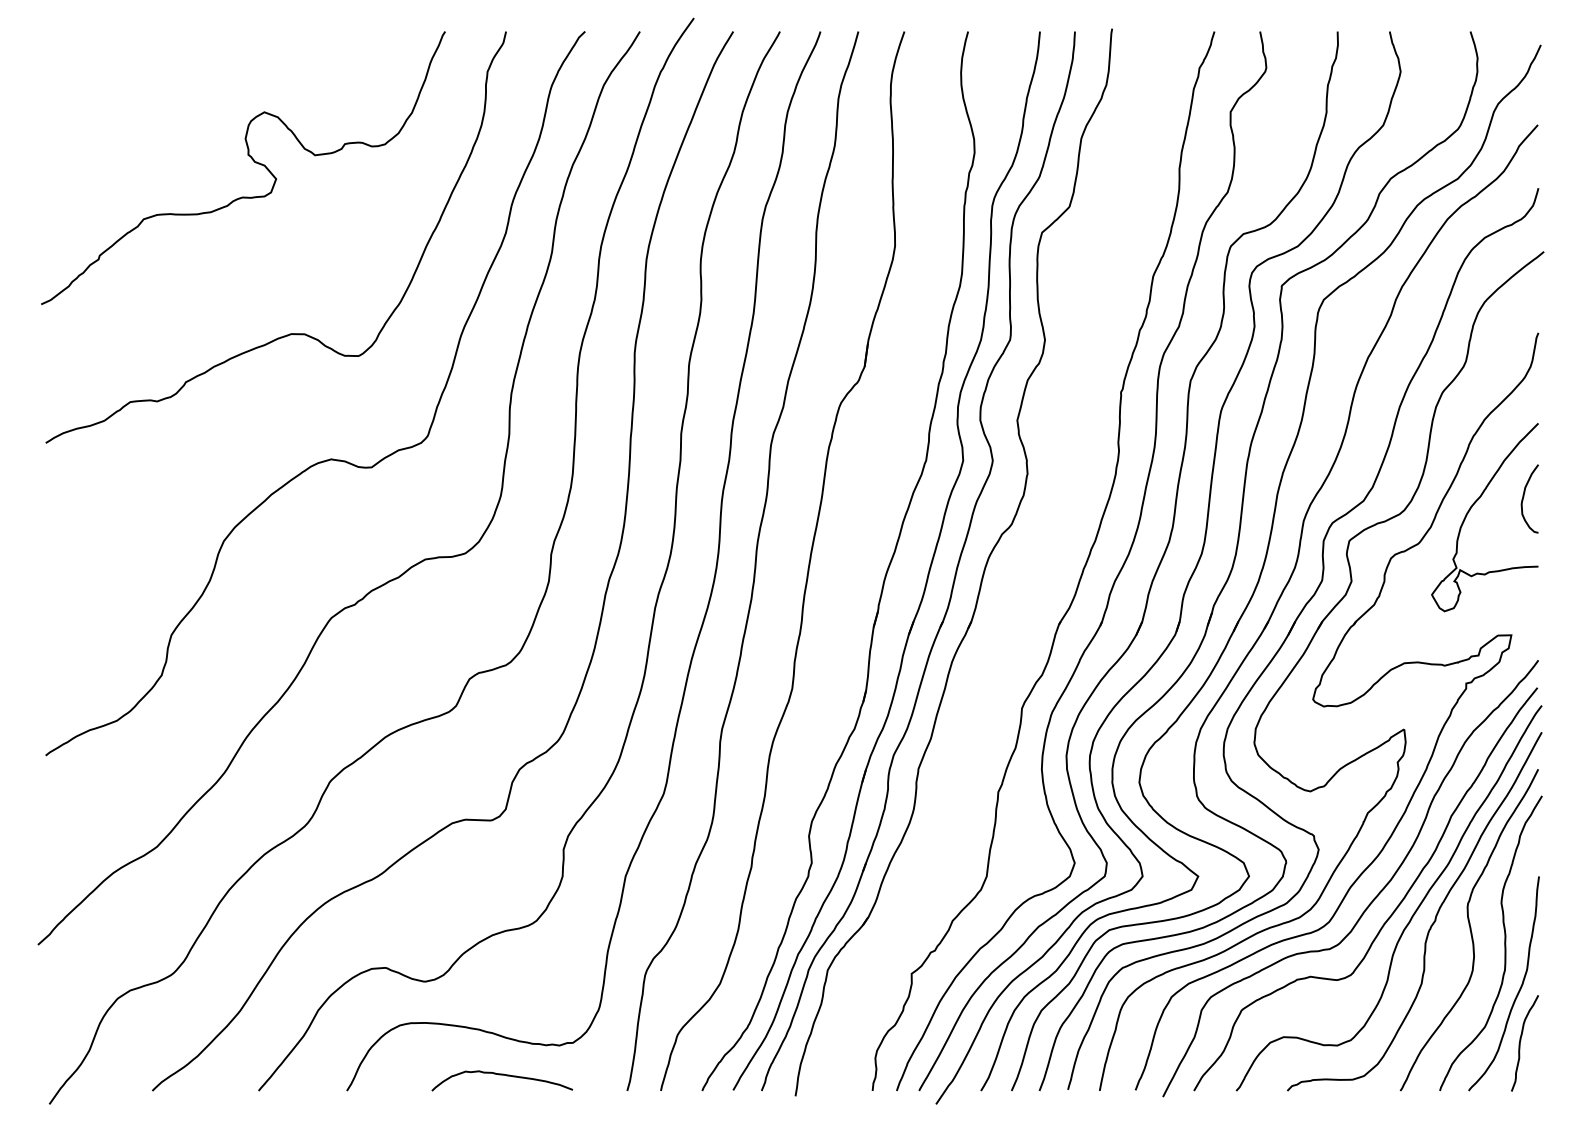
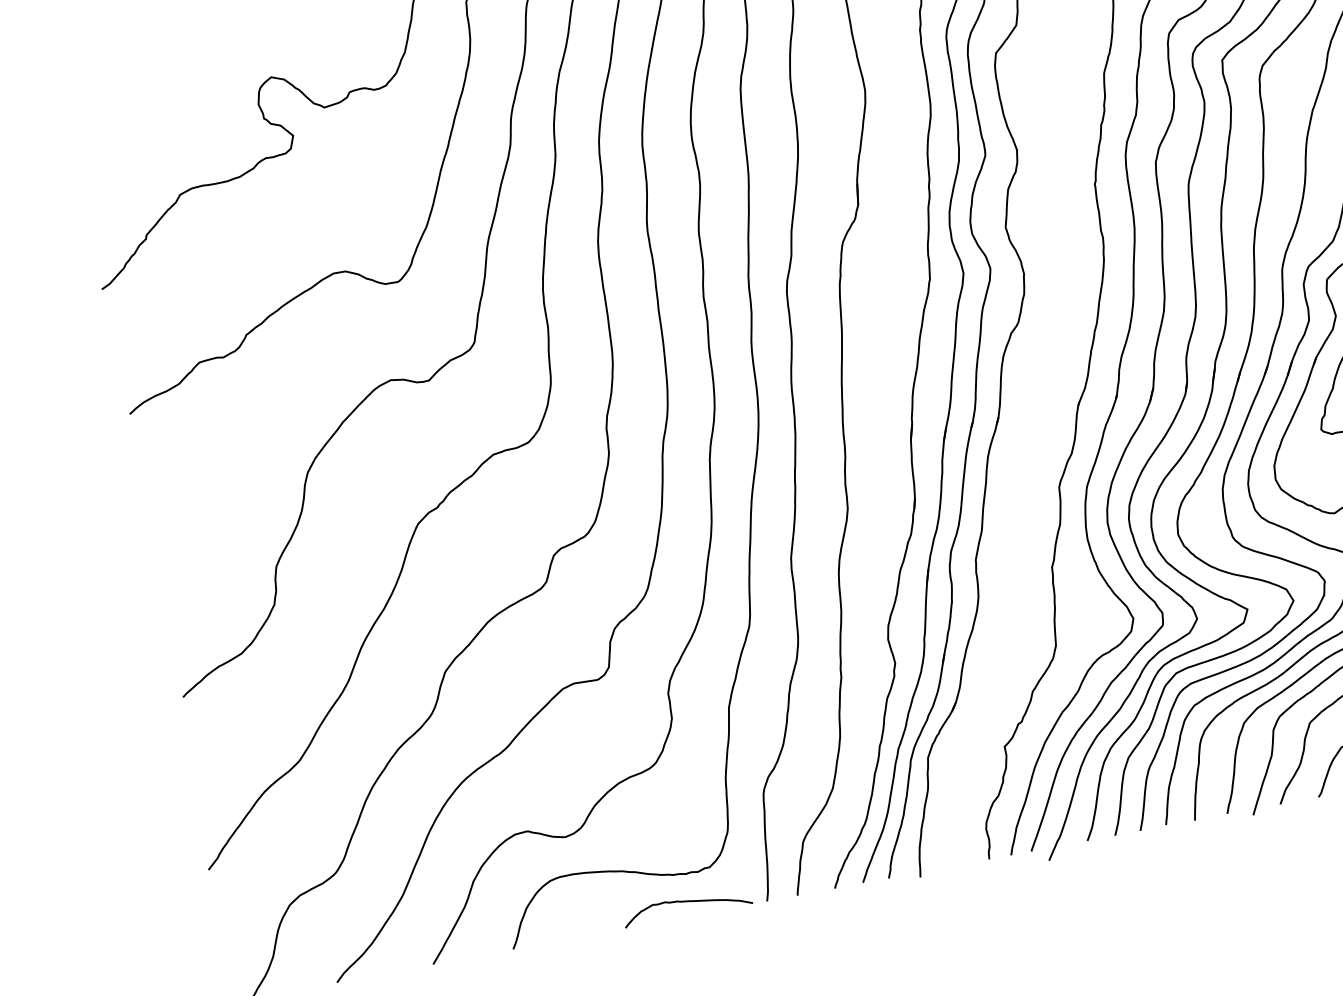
curve: (501, 1075) -> (685, 902), moved

